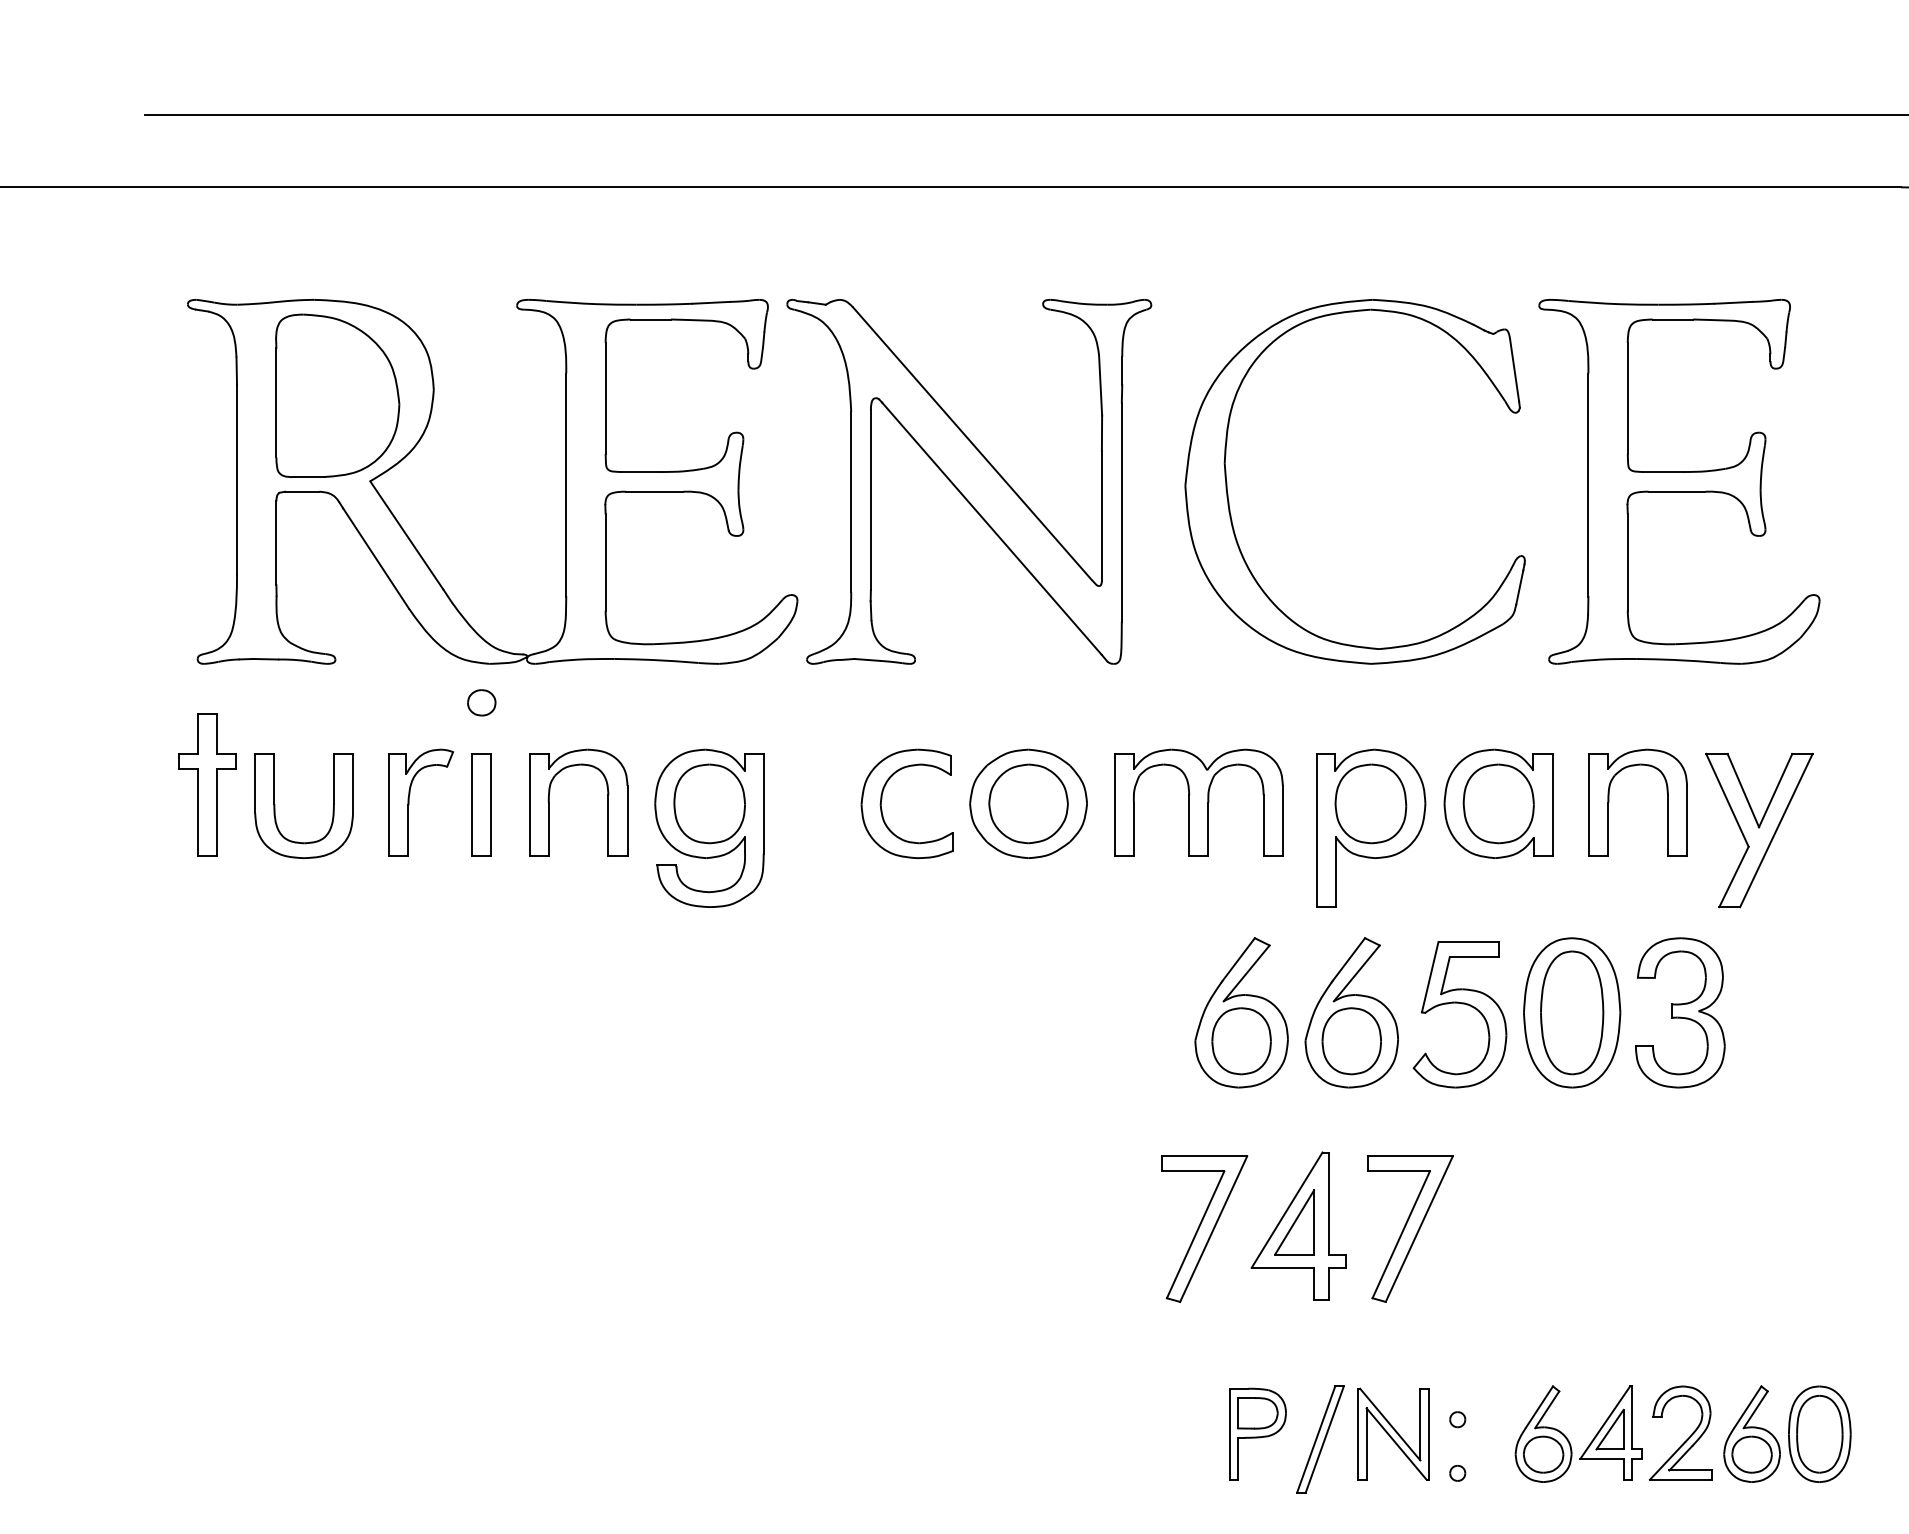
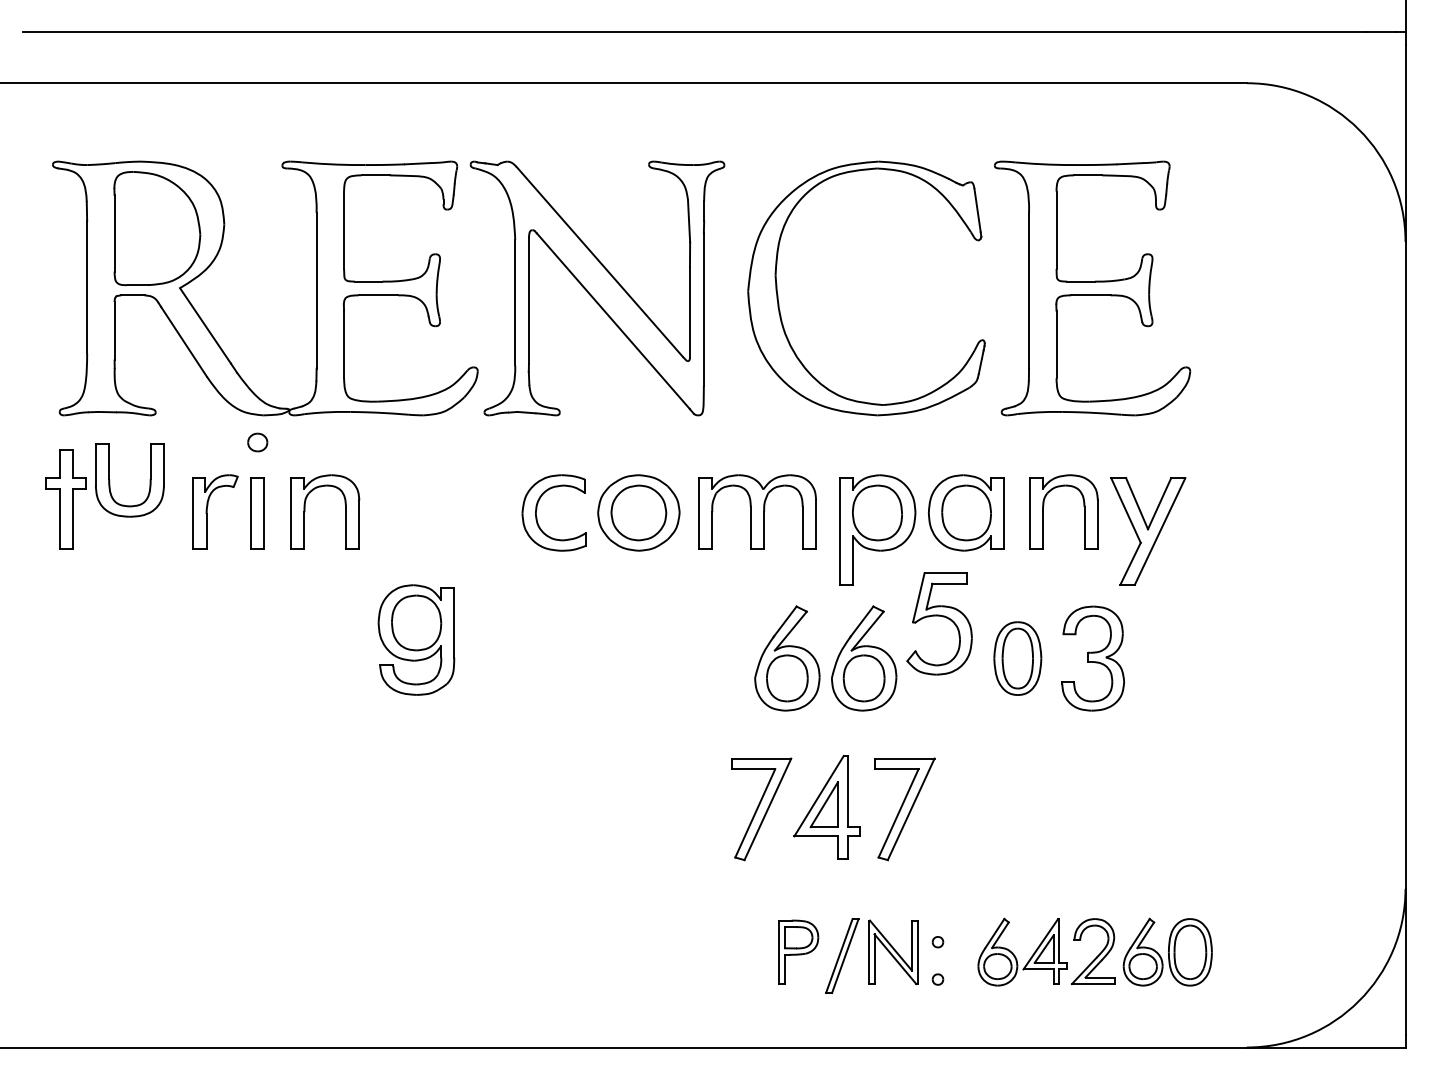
part: (276, 806) -> (110, 480), moved
part: (709, 827) -> (416, 639), moved
part: (1459, 1004) -> (939, 616), moved
part: (1571, 1012) -> (1017, 658), size x0.7

